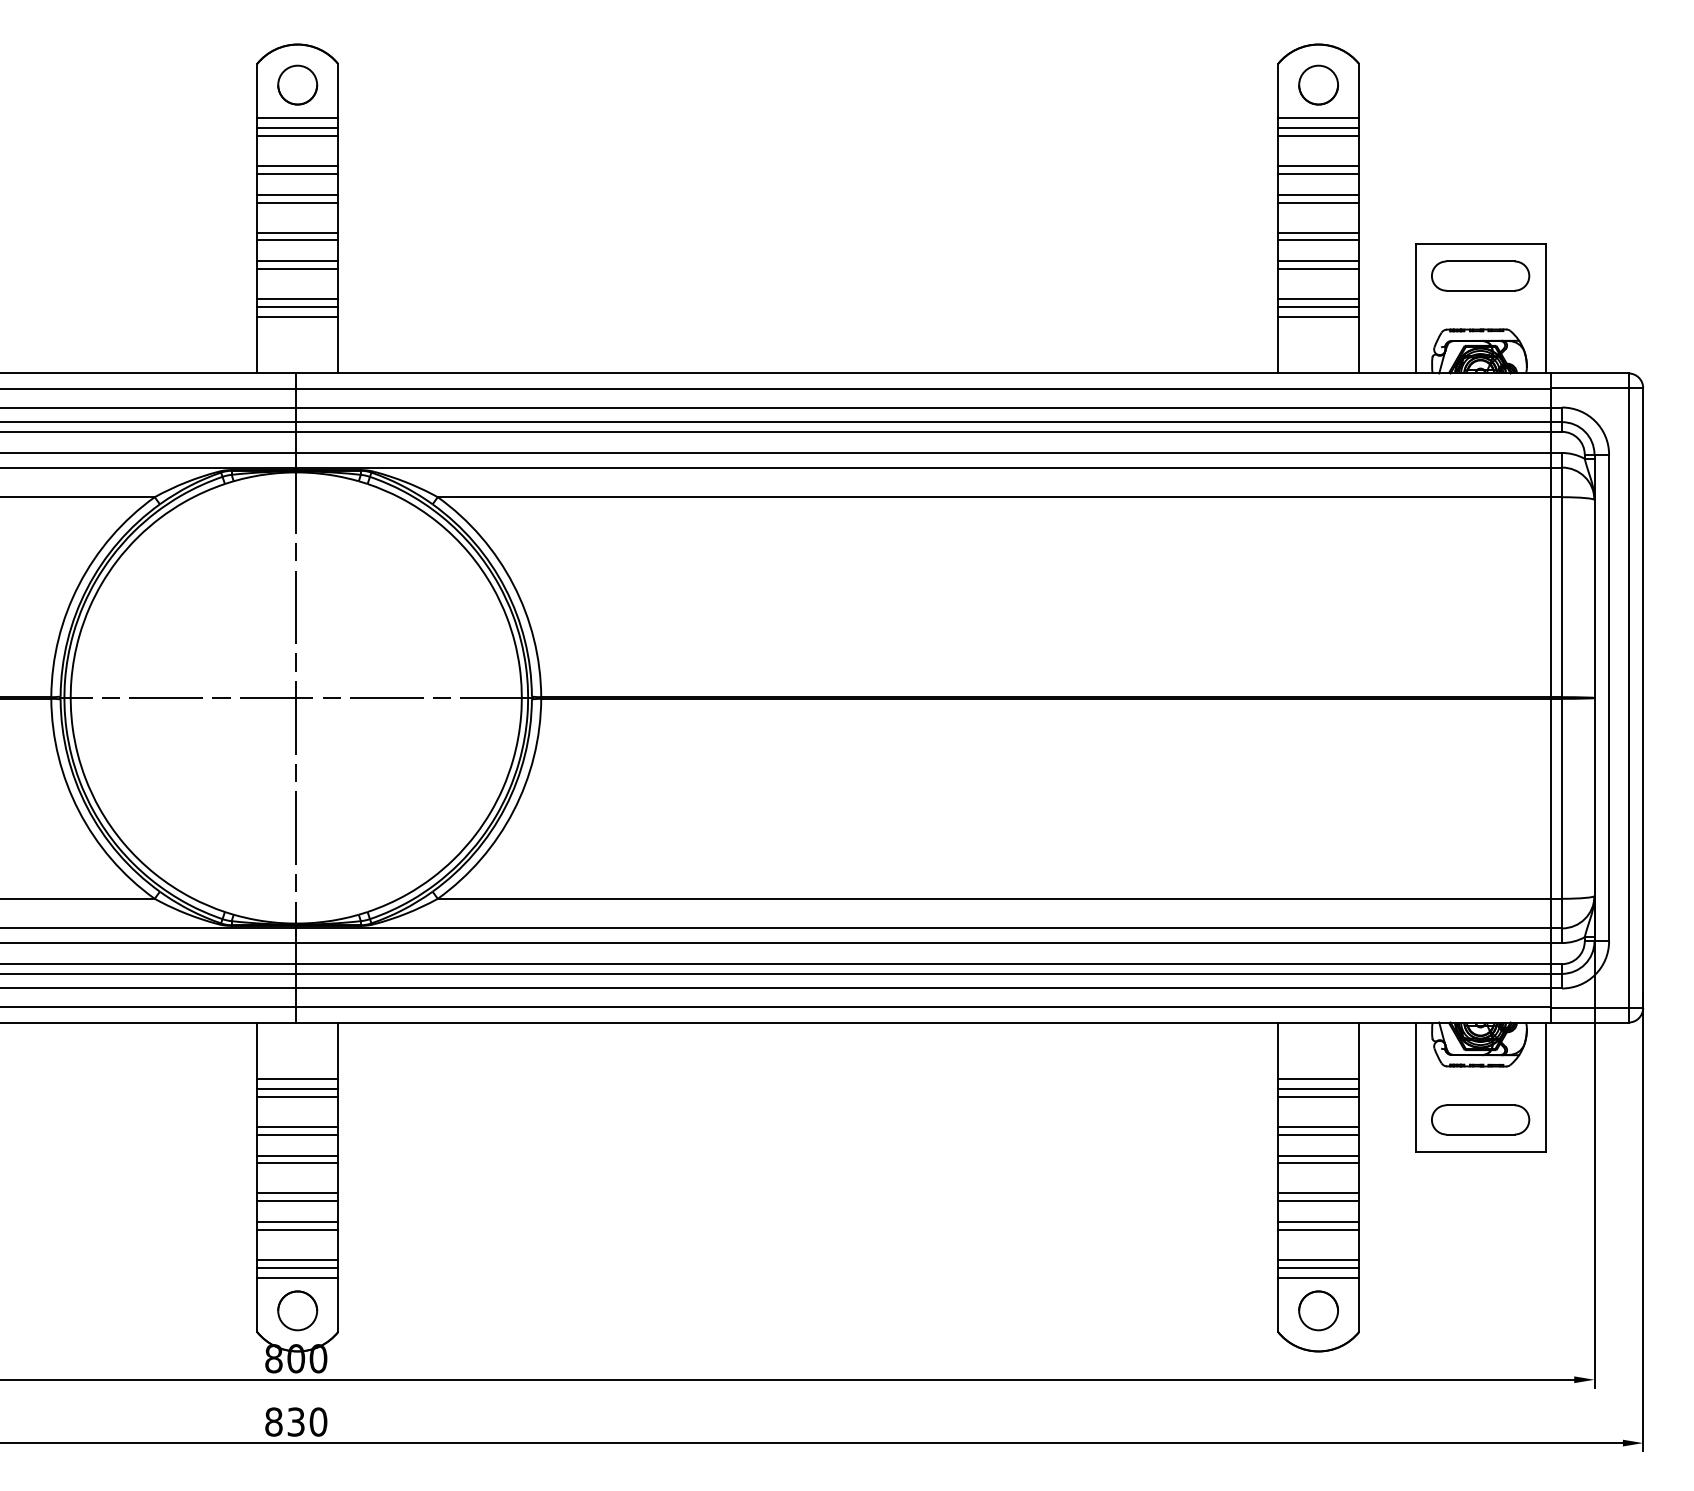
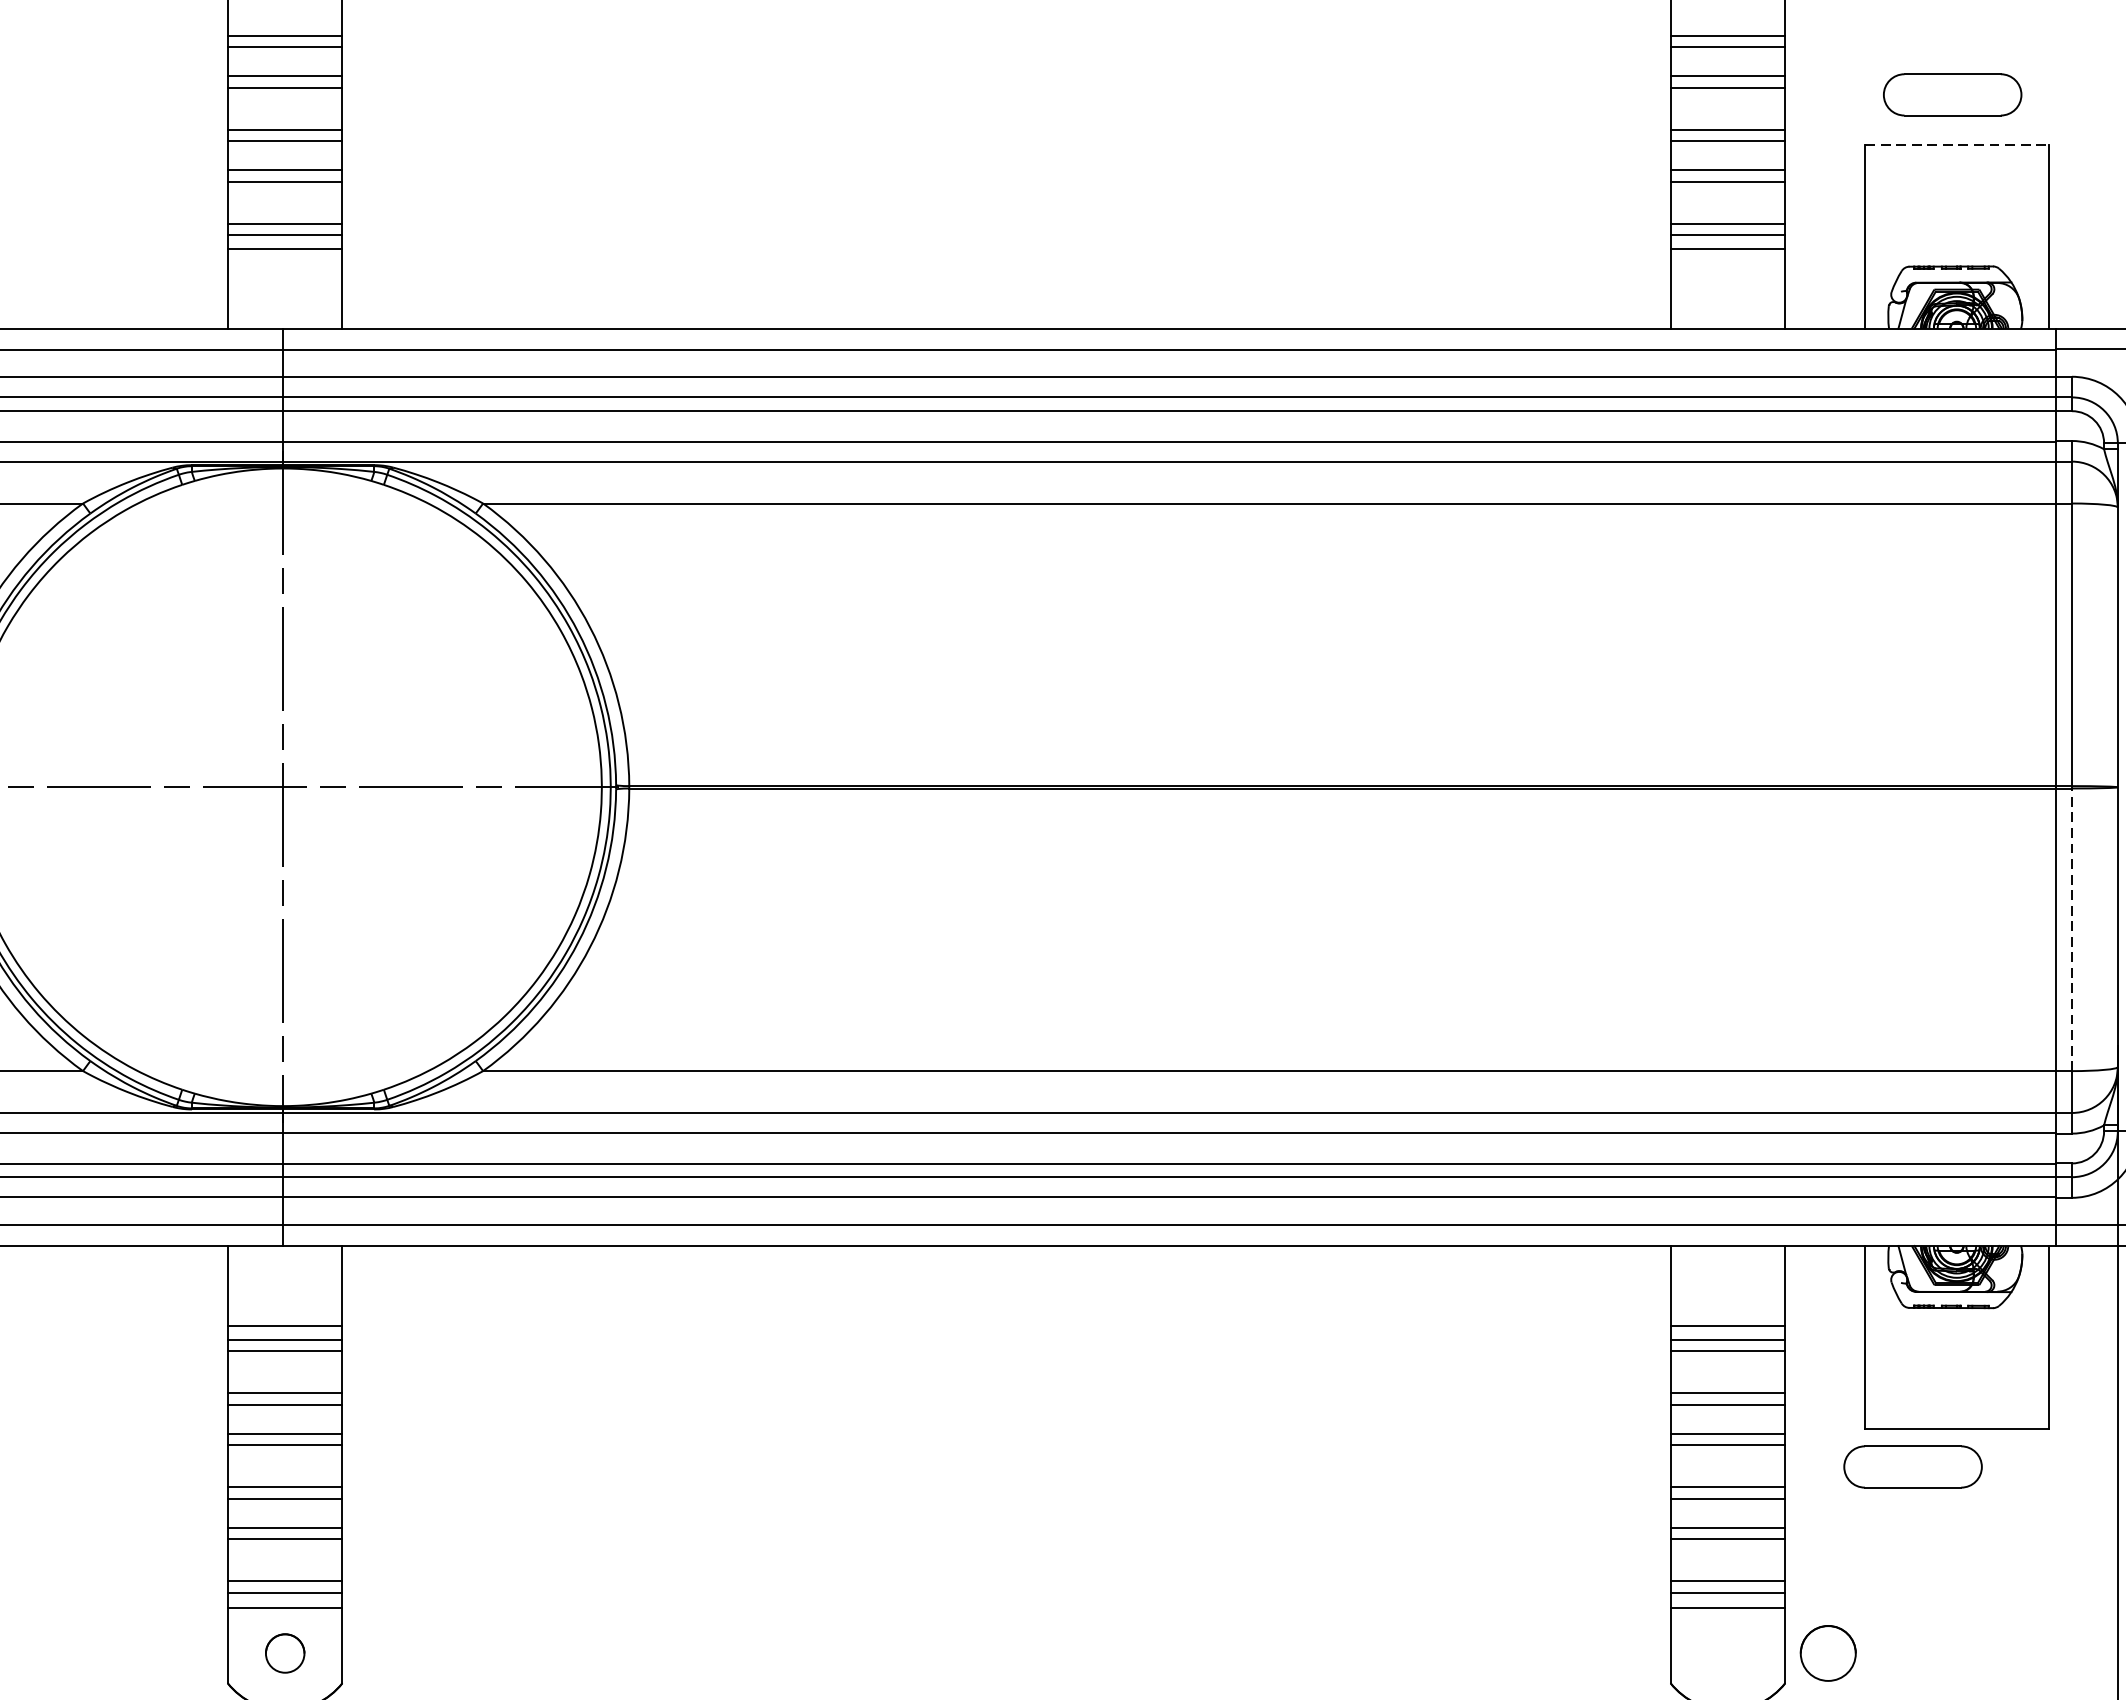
line: (1480, 243) -> (1956, 144), solid -> dashed
part: (1480, 275) -> (1952, 94), moved
line: (1562, 798) -> (2072, 929), solid -> dashed
part: (1480, 1119) -> (1912, 1466), moved
part: (297, 1310) -> (284, 1652), size x0.7
part: (1318, 1310) -> (1828, 1652), moved

